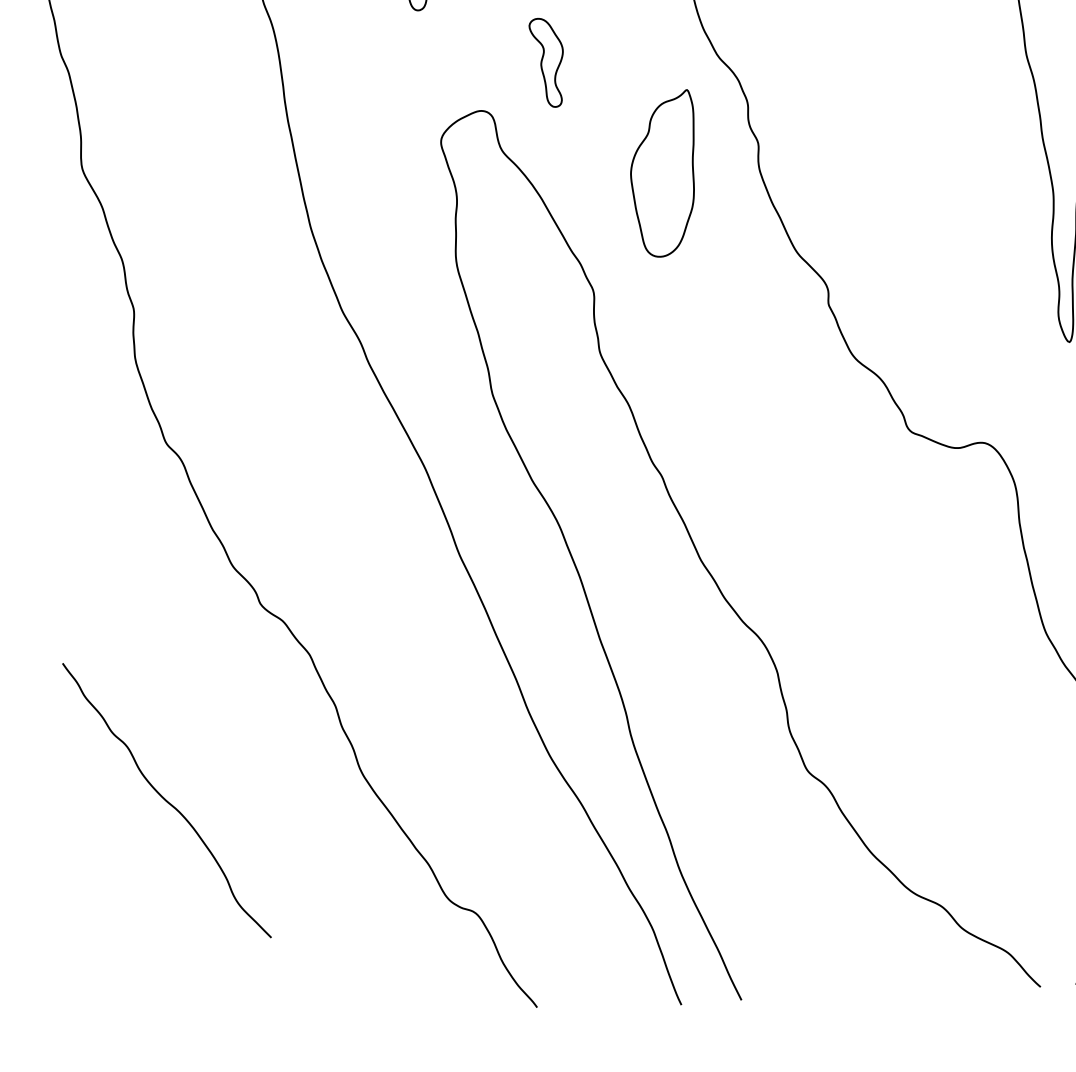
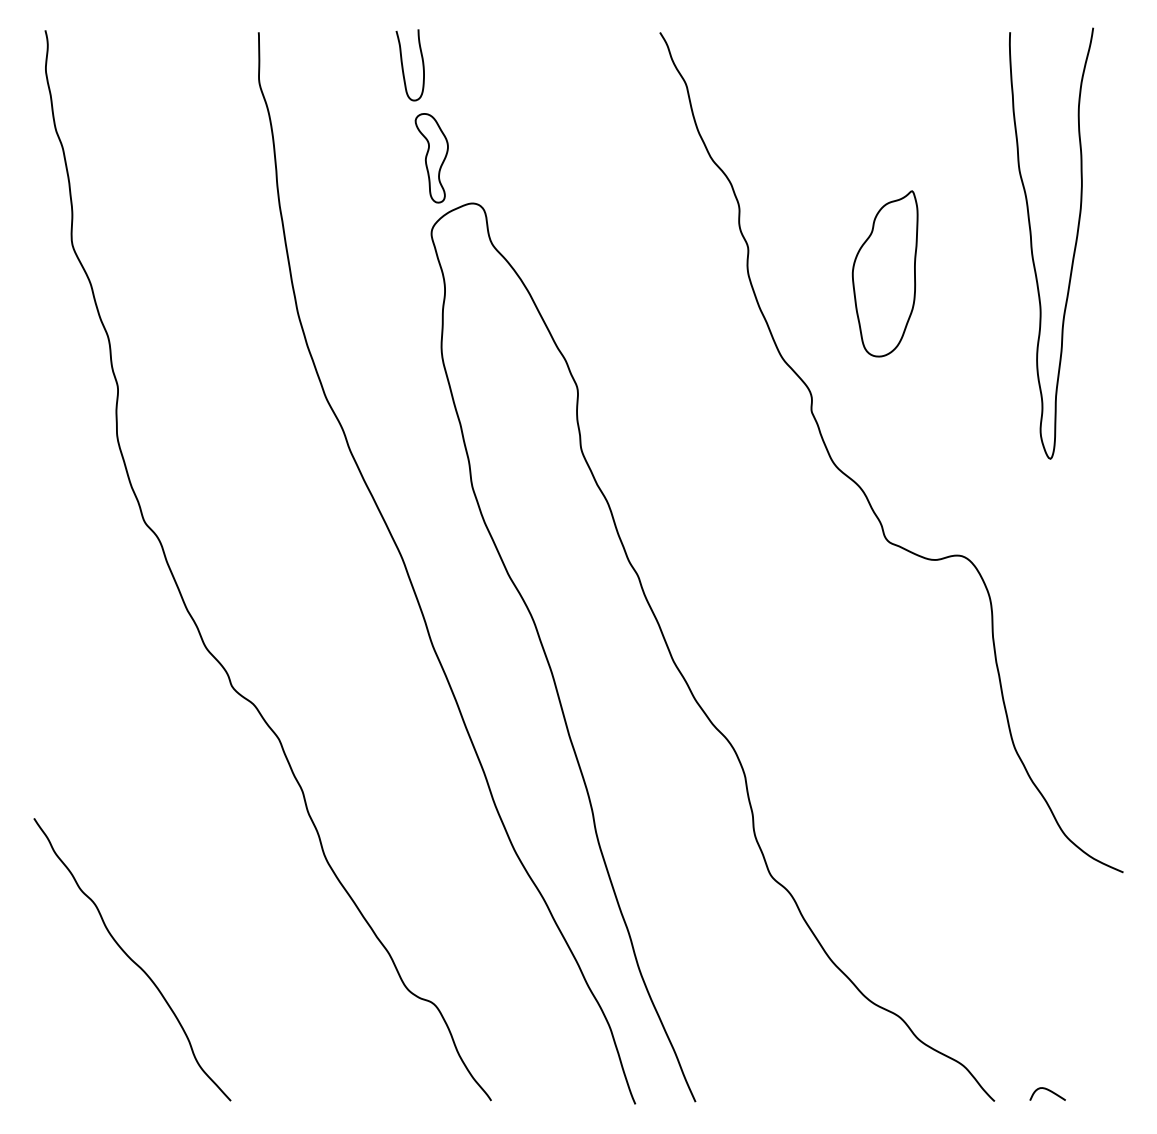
part: (546, 63) -> (431, 158), moved
part: (662, 173) -> (884, 273), moved
curve: (167, 800) -> (132, 959), moved

